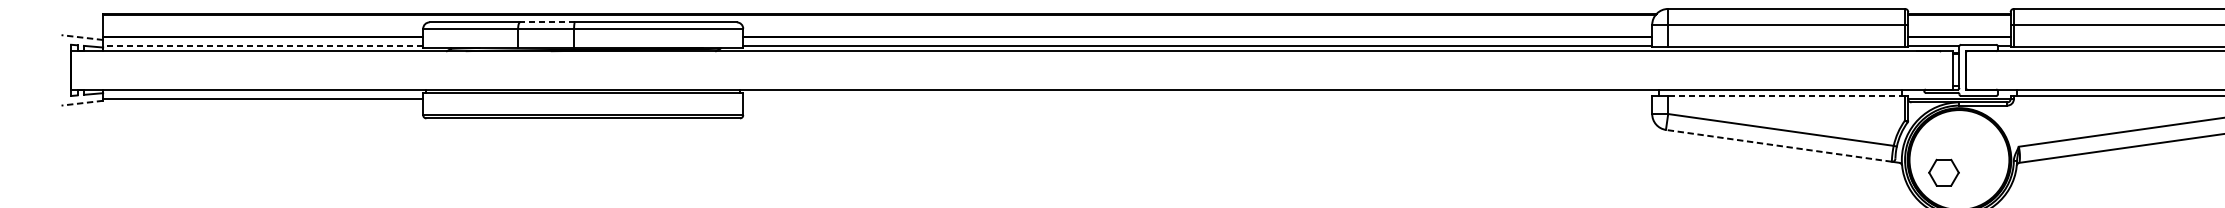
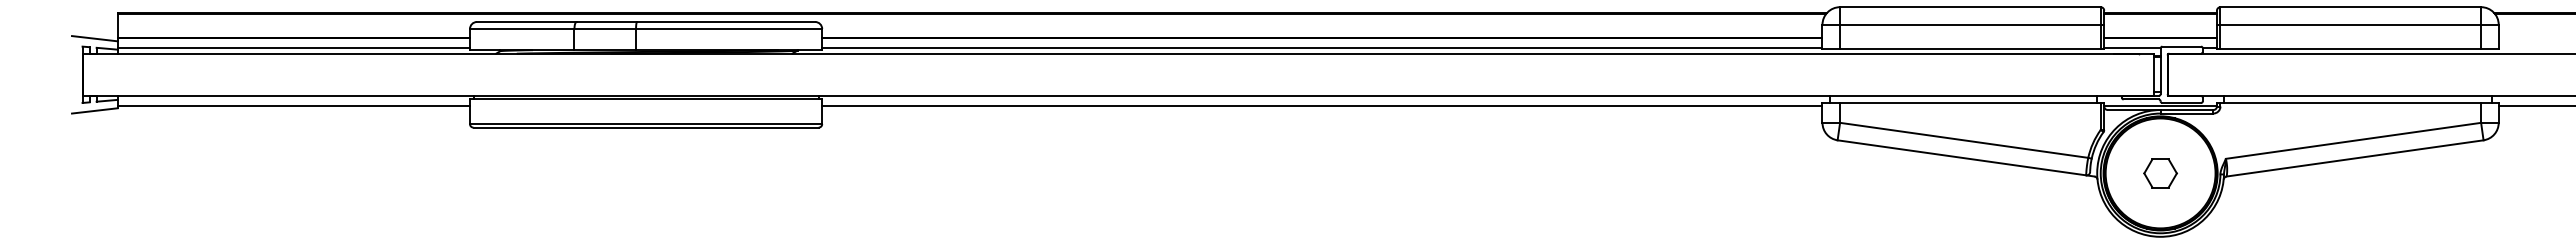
line: (547, 21) -> (606, 21), dashed -> solid
line: (81, 37) -> (94, 38), dashed -> solid
line: (262, 46) -> (293, 48), dashed -> solid
line: (1785, 95) -> (1969, 102), dashed -> solid
line: (1197, 99) -> (1322, 106), added
line: (81, 102) -> (94, 110), dashed -> solid
line: (1778, 145) -> (1961, 157), dashed -> solid
part: (1943, 172) -> (2160, 173), moved

